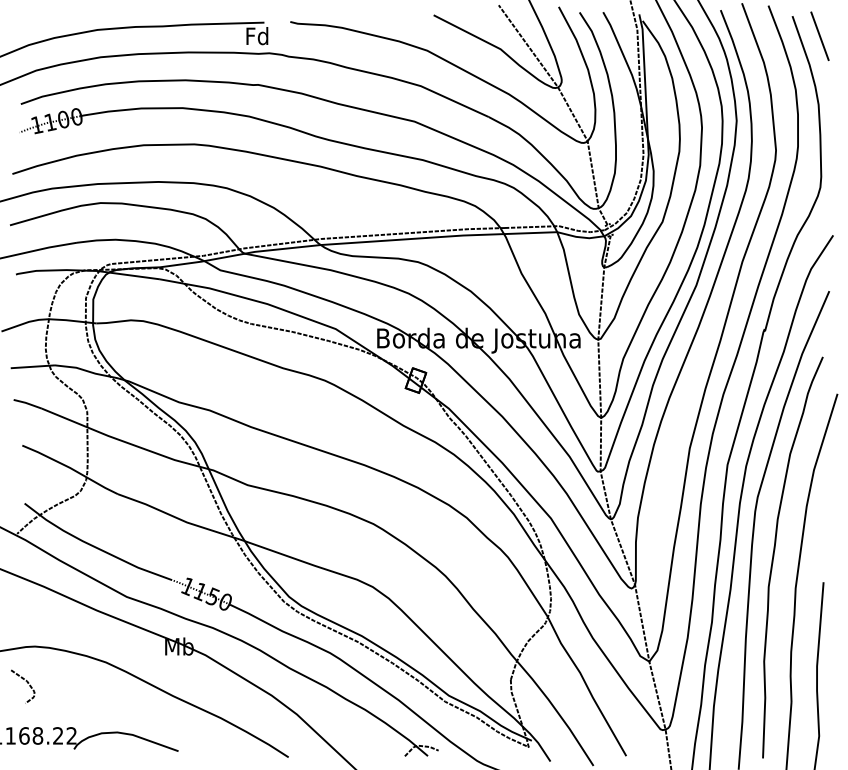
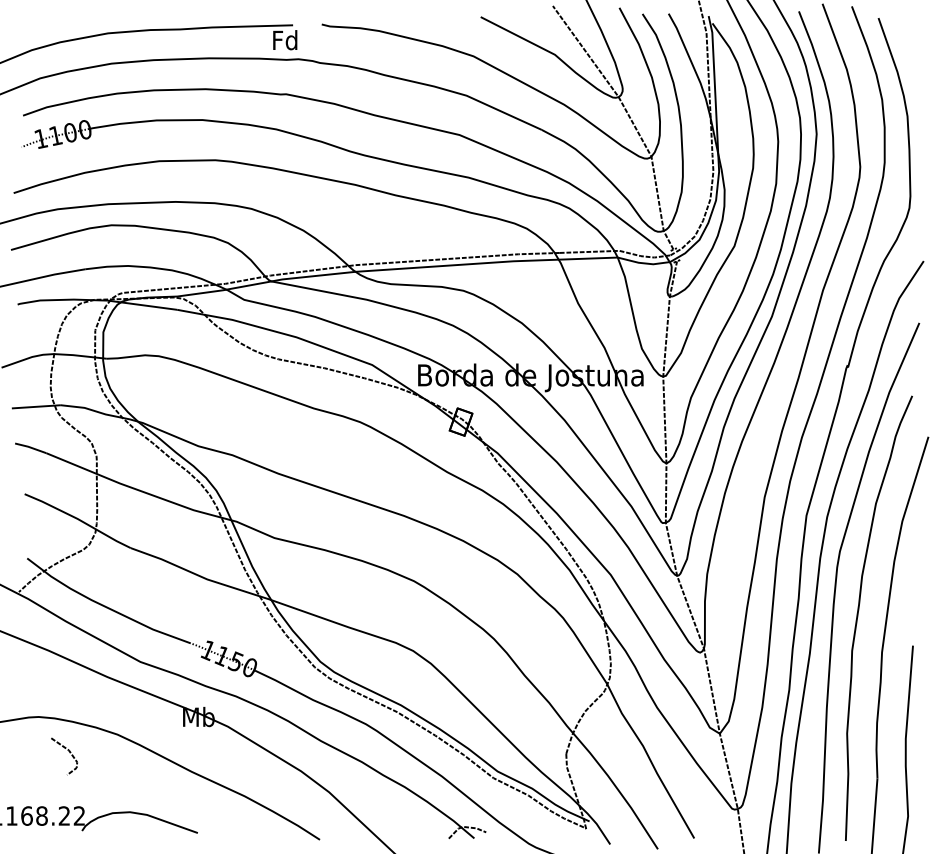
line: (819, 36) -> (908, 40), removed
line: (27, 684) -> (69, 753), moved

